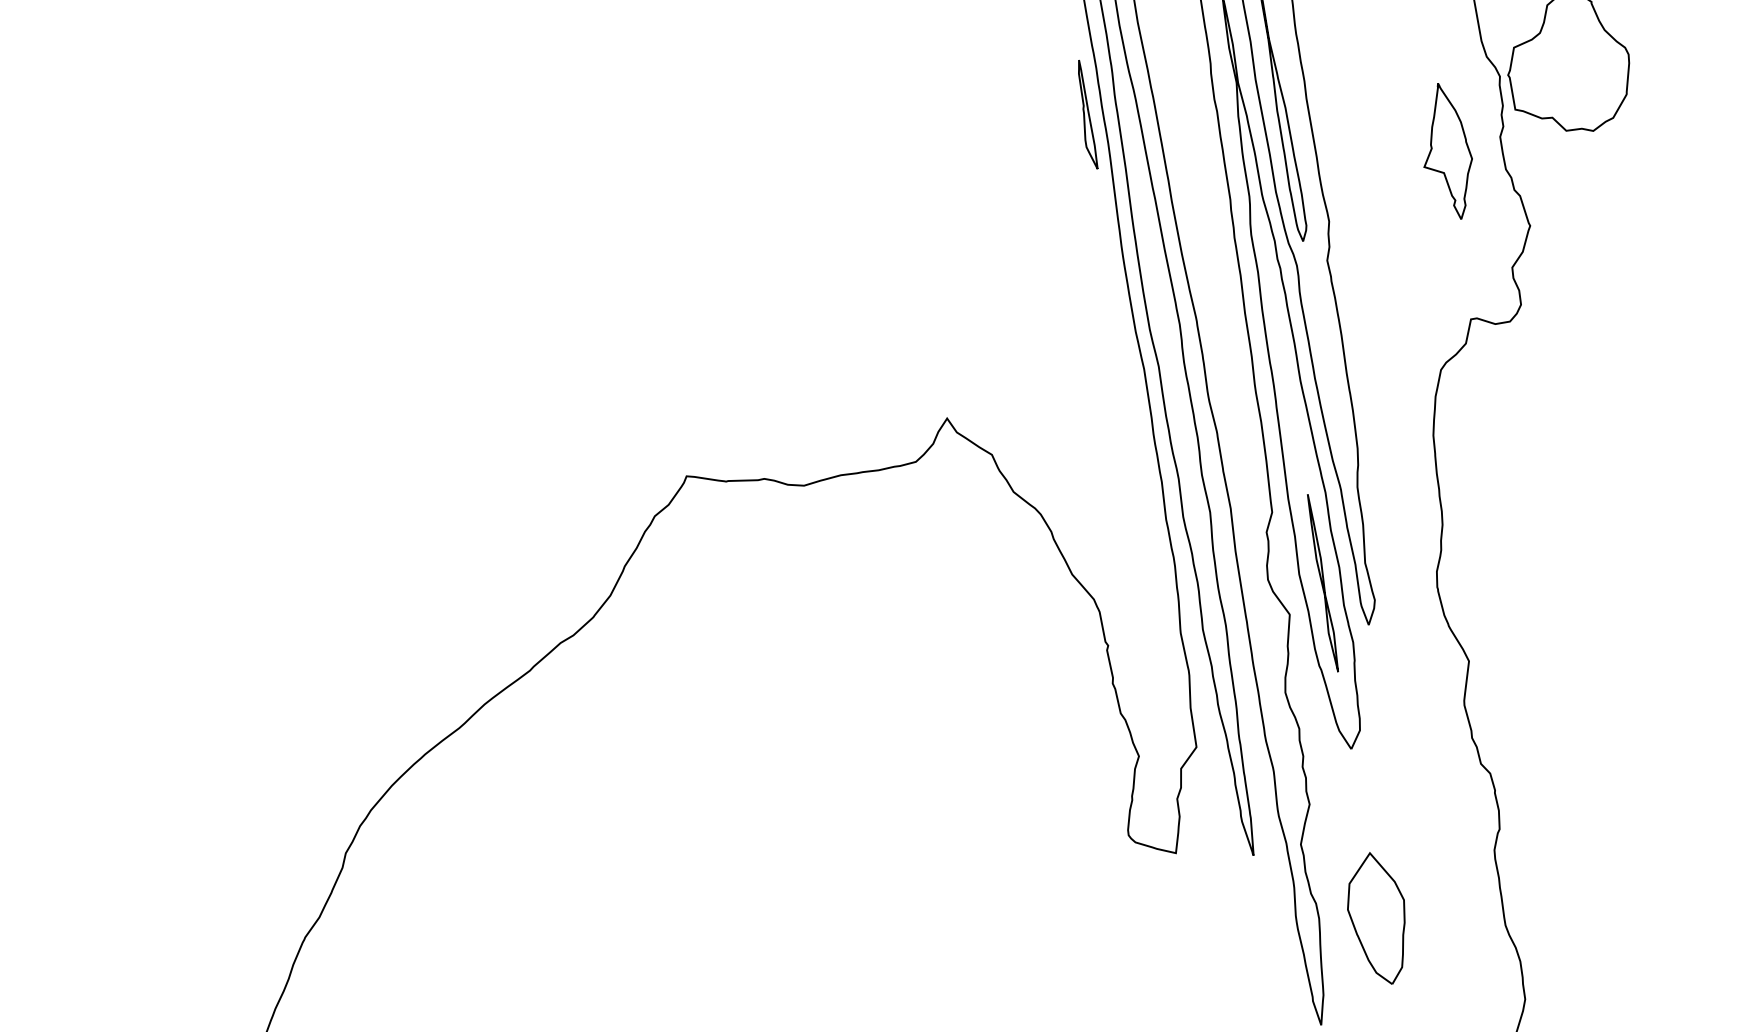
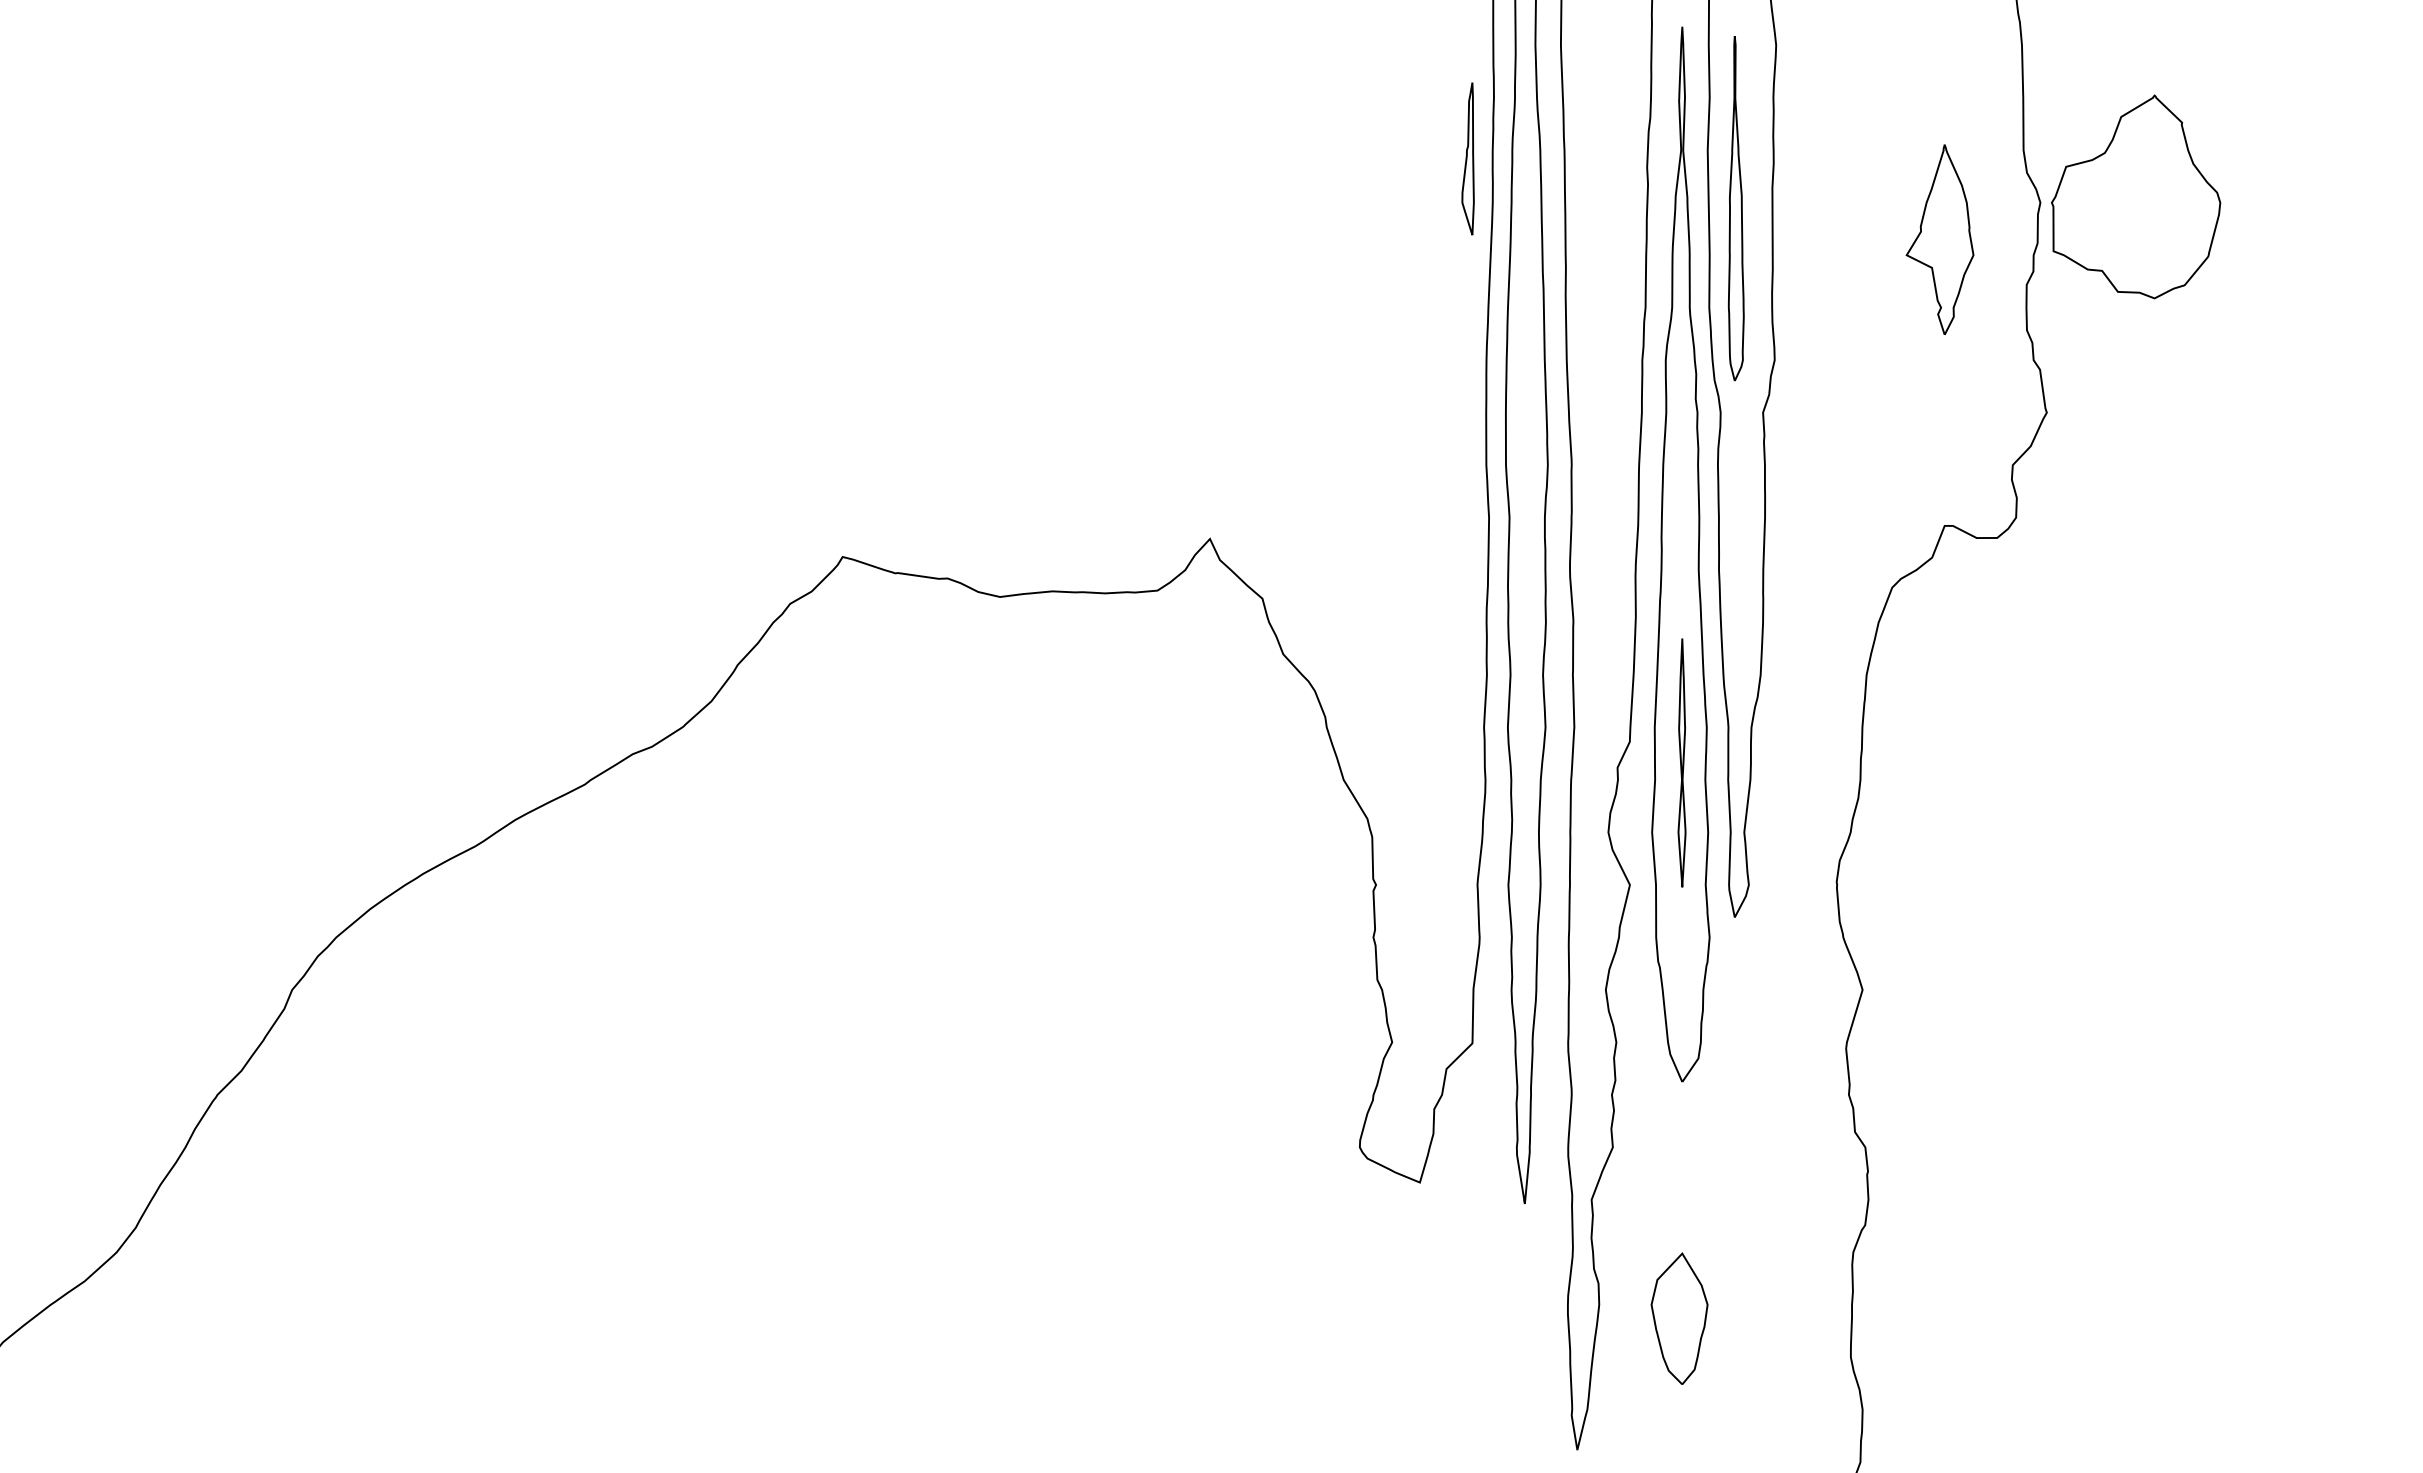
part: (1445, 151) -> (1939, 239), moved
part: (1322, 582) -> (1681, 762), moved
part: (1378, 918) -> (1679, 1318), size x0.71

